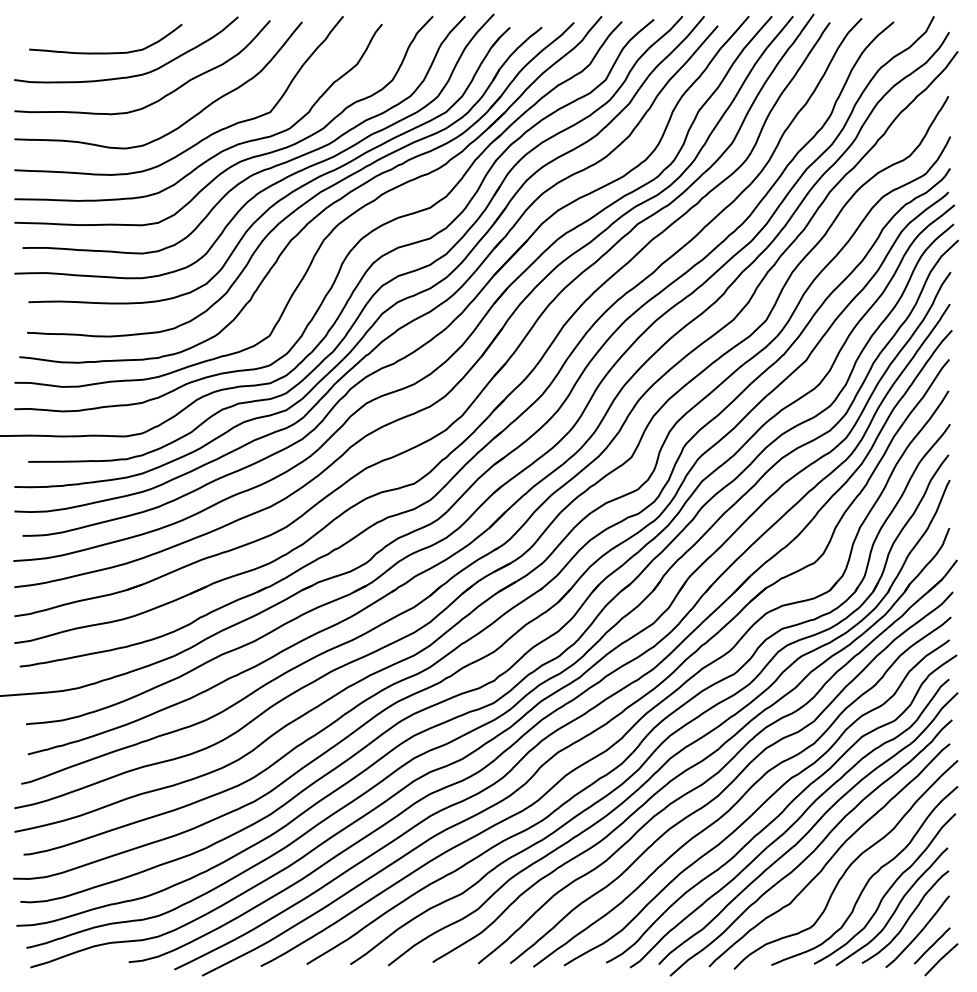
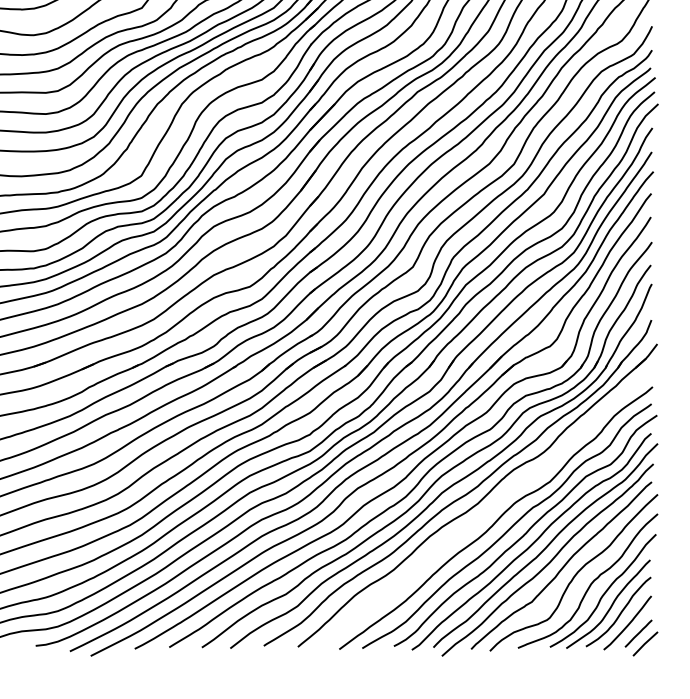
curve: (733, 779) -> (489, 508), removed

